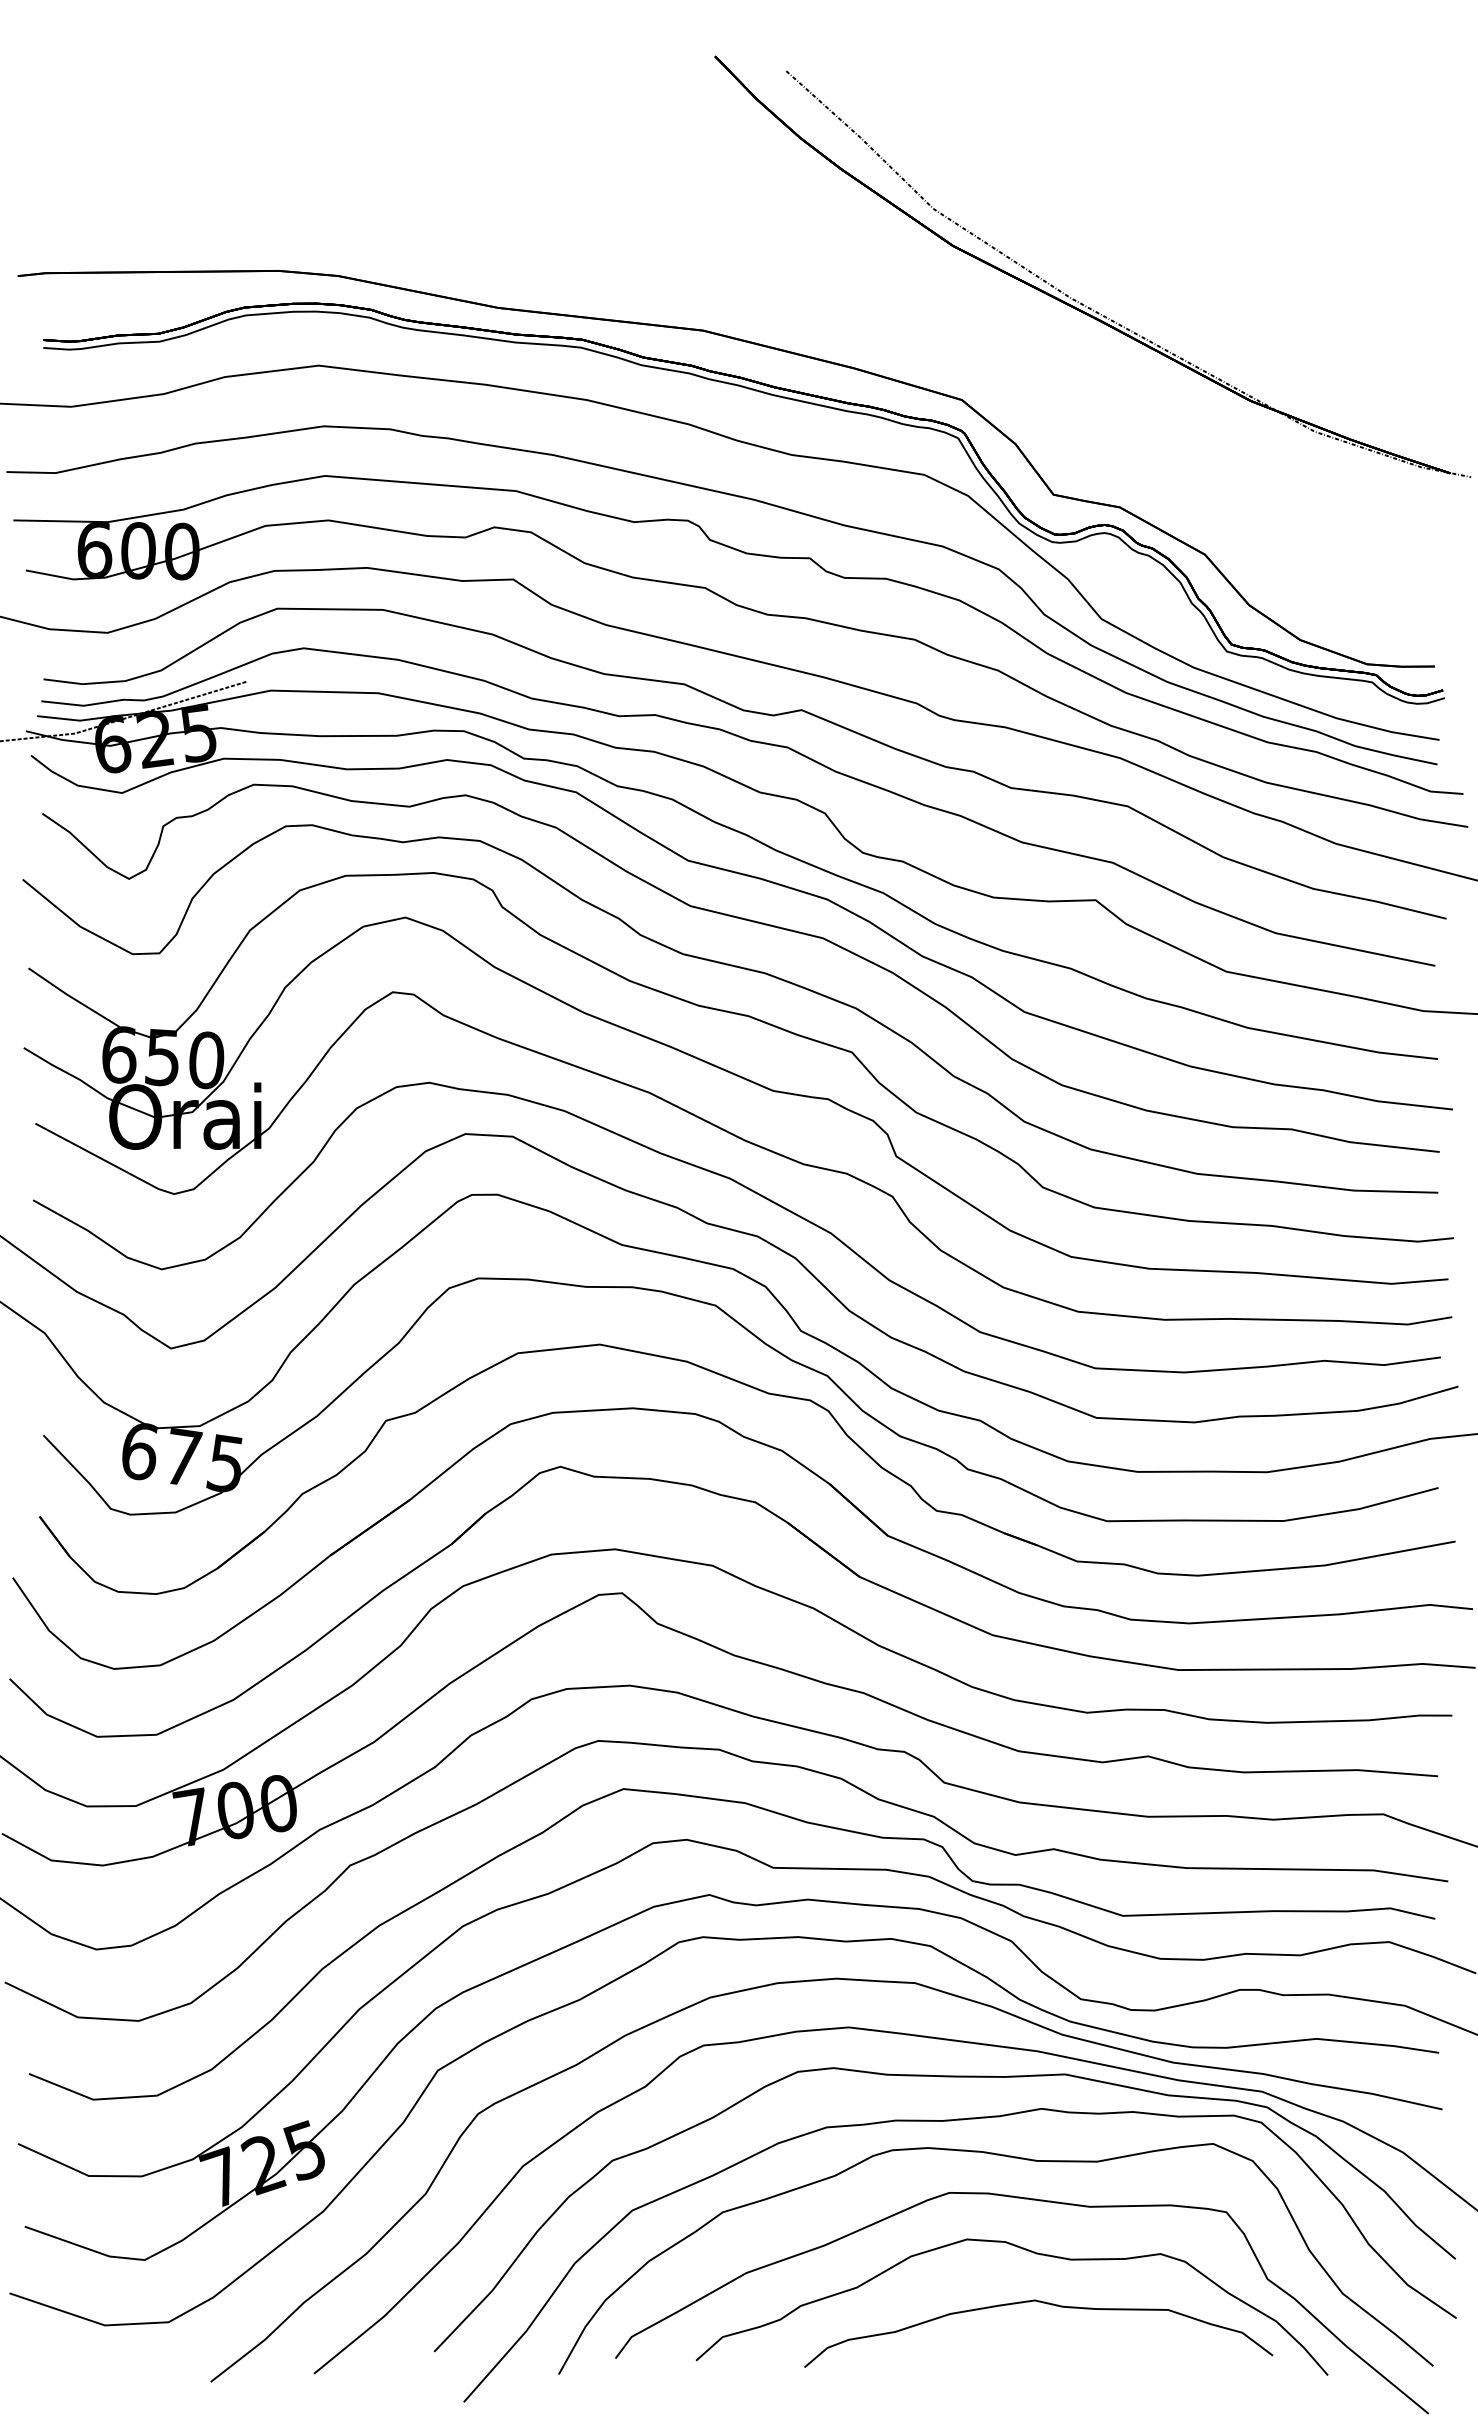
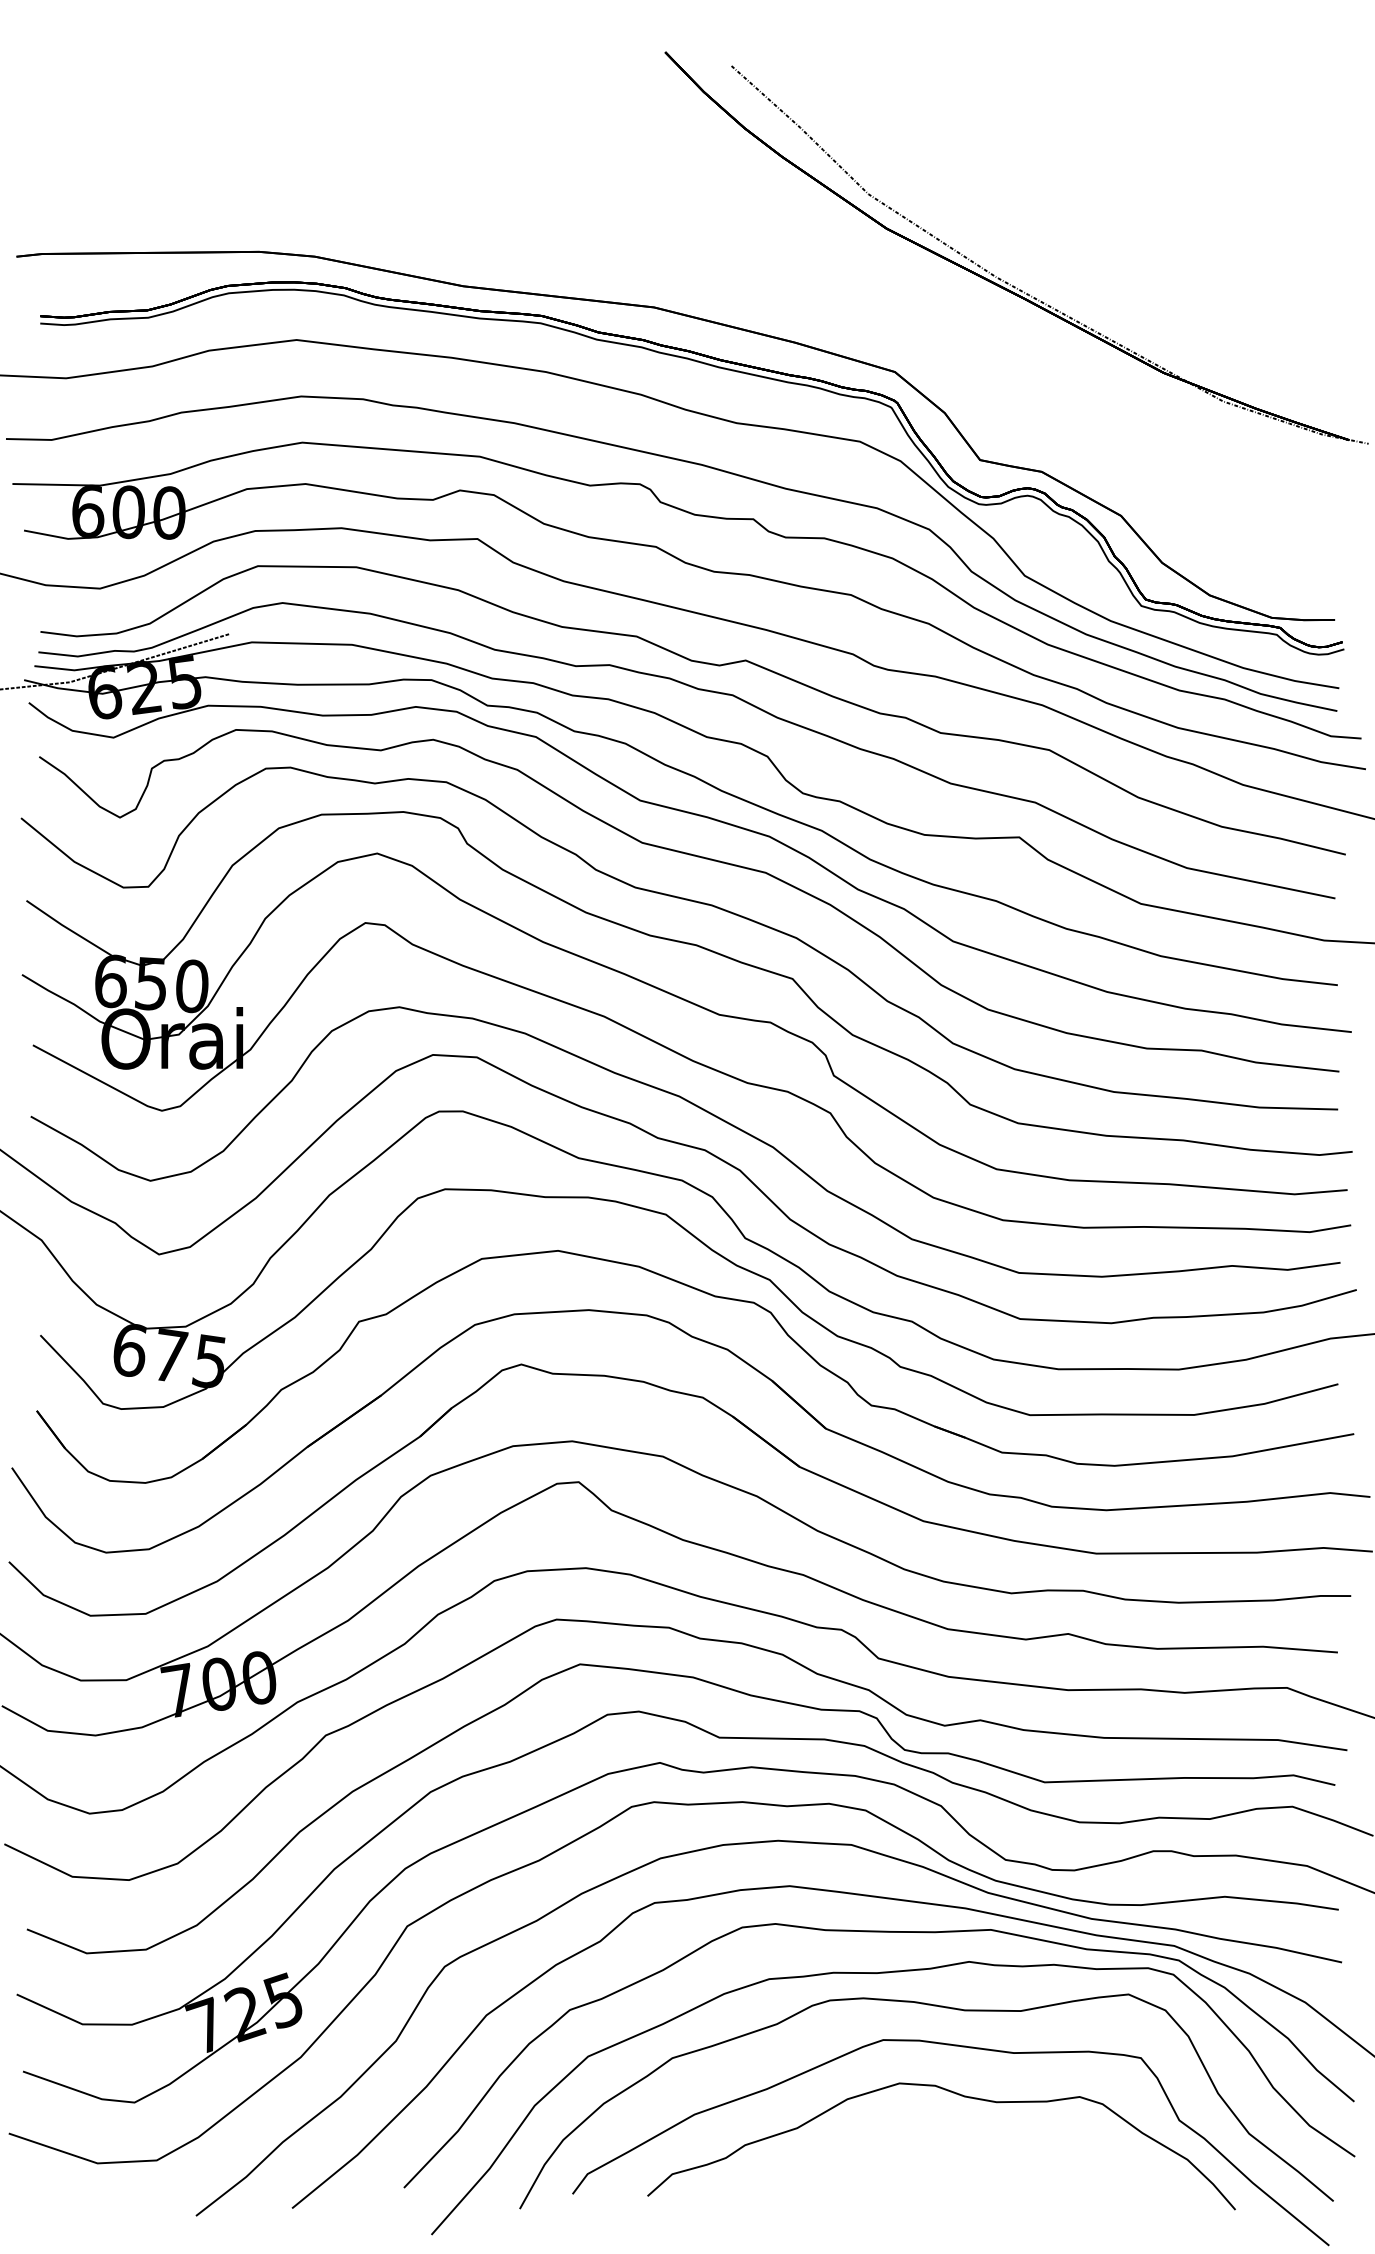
curve: (1042, 2303) -> (969, 2142), removed

